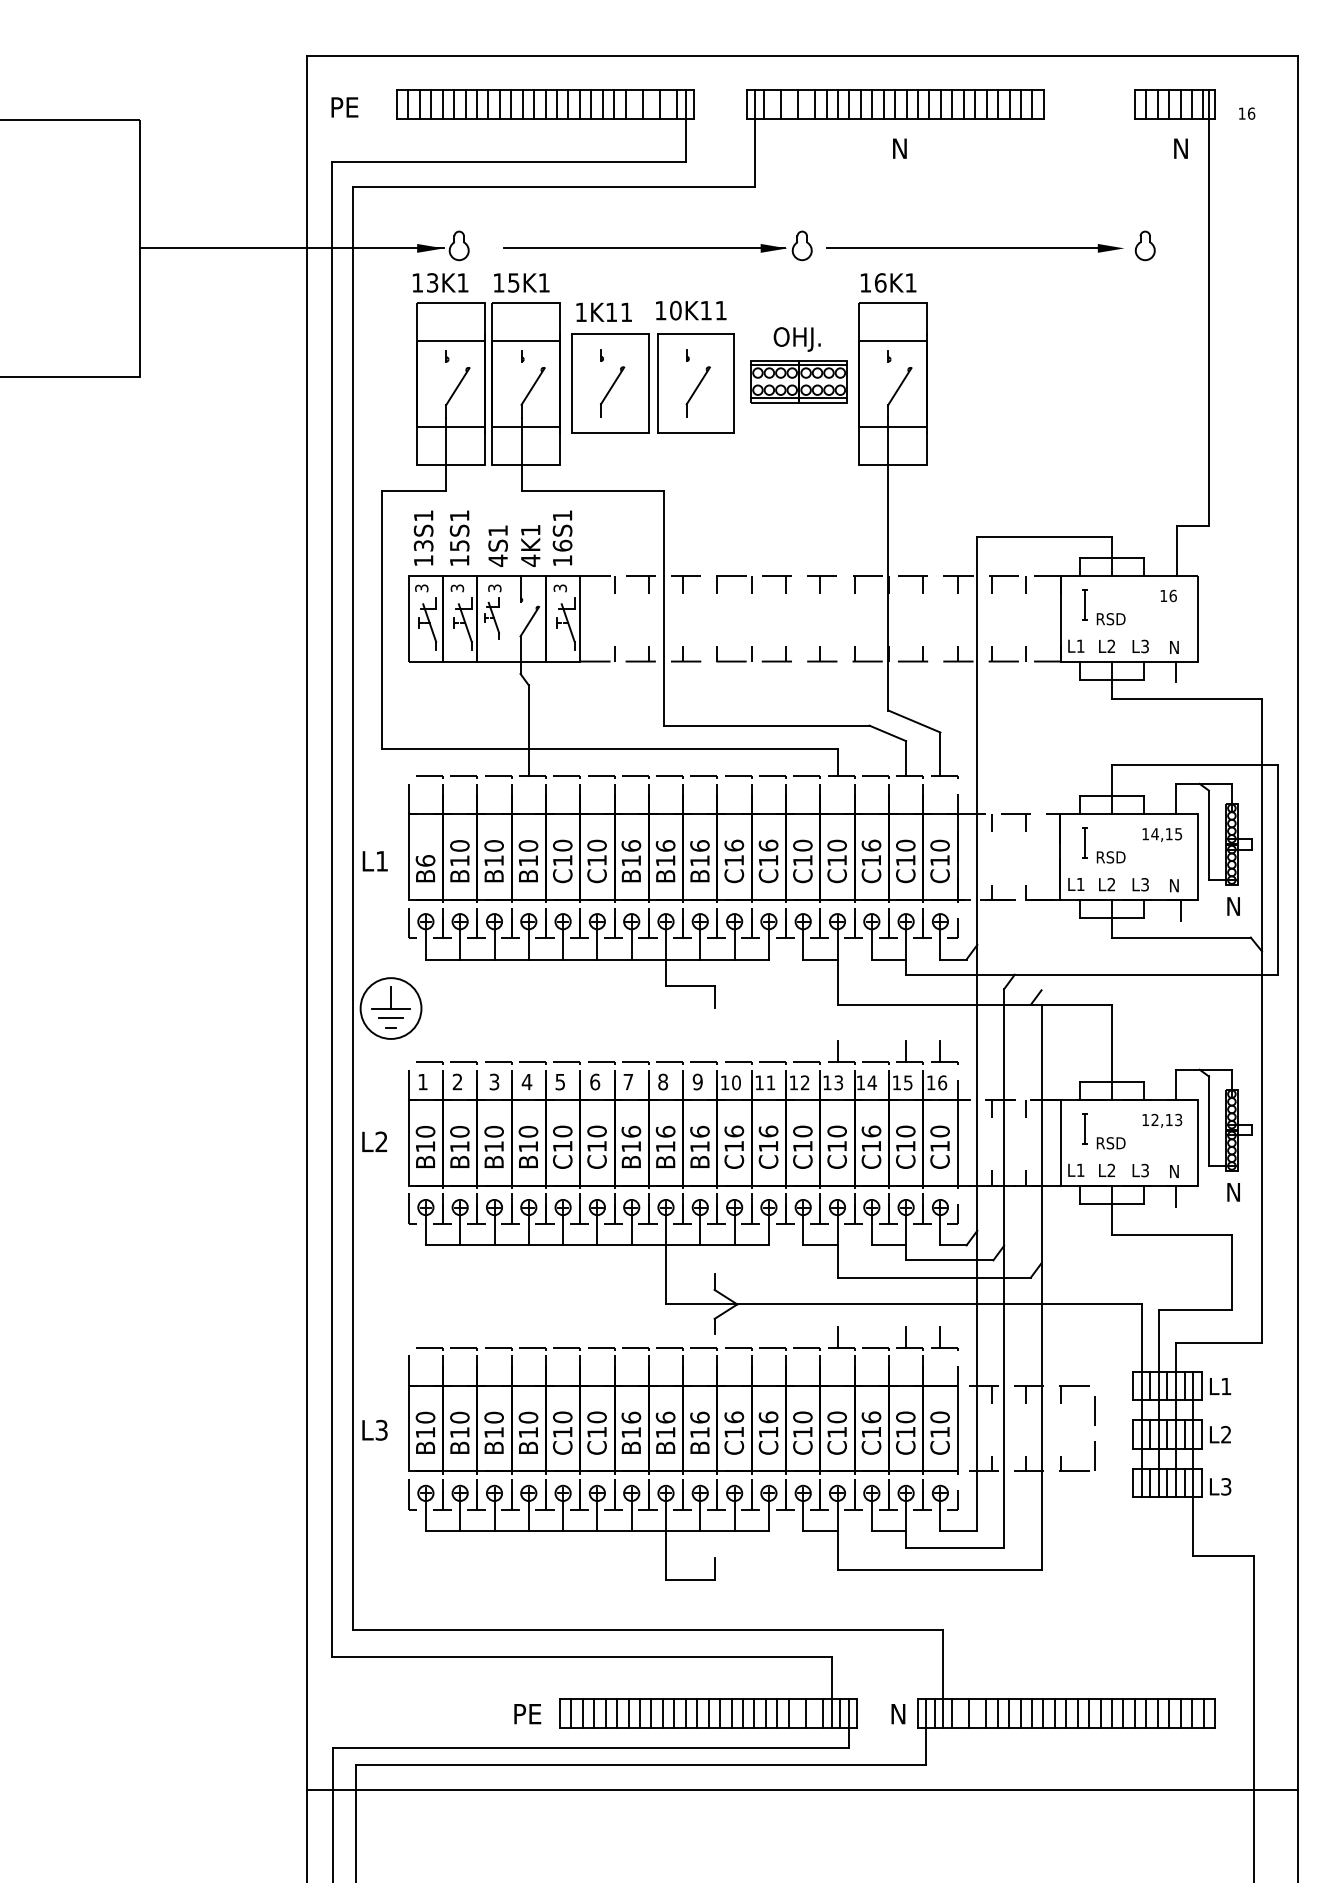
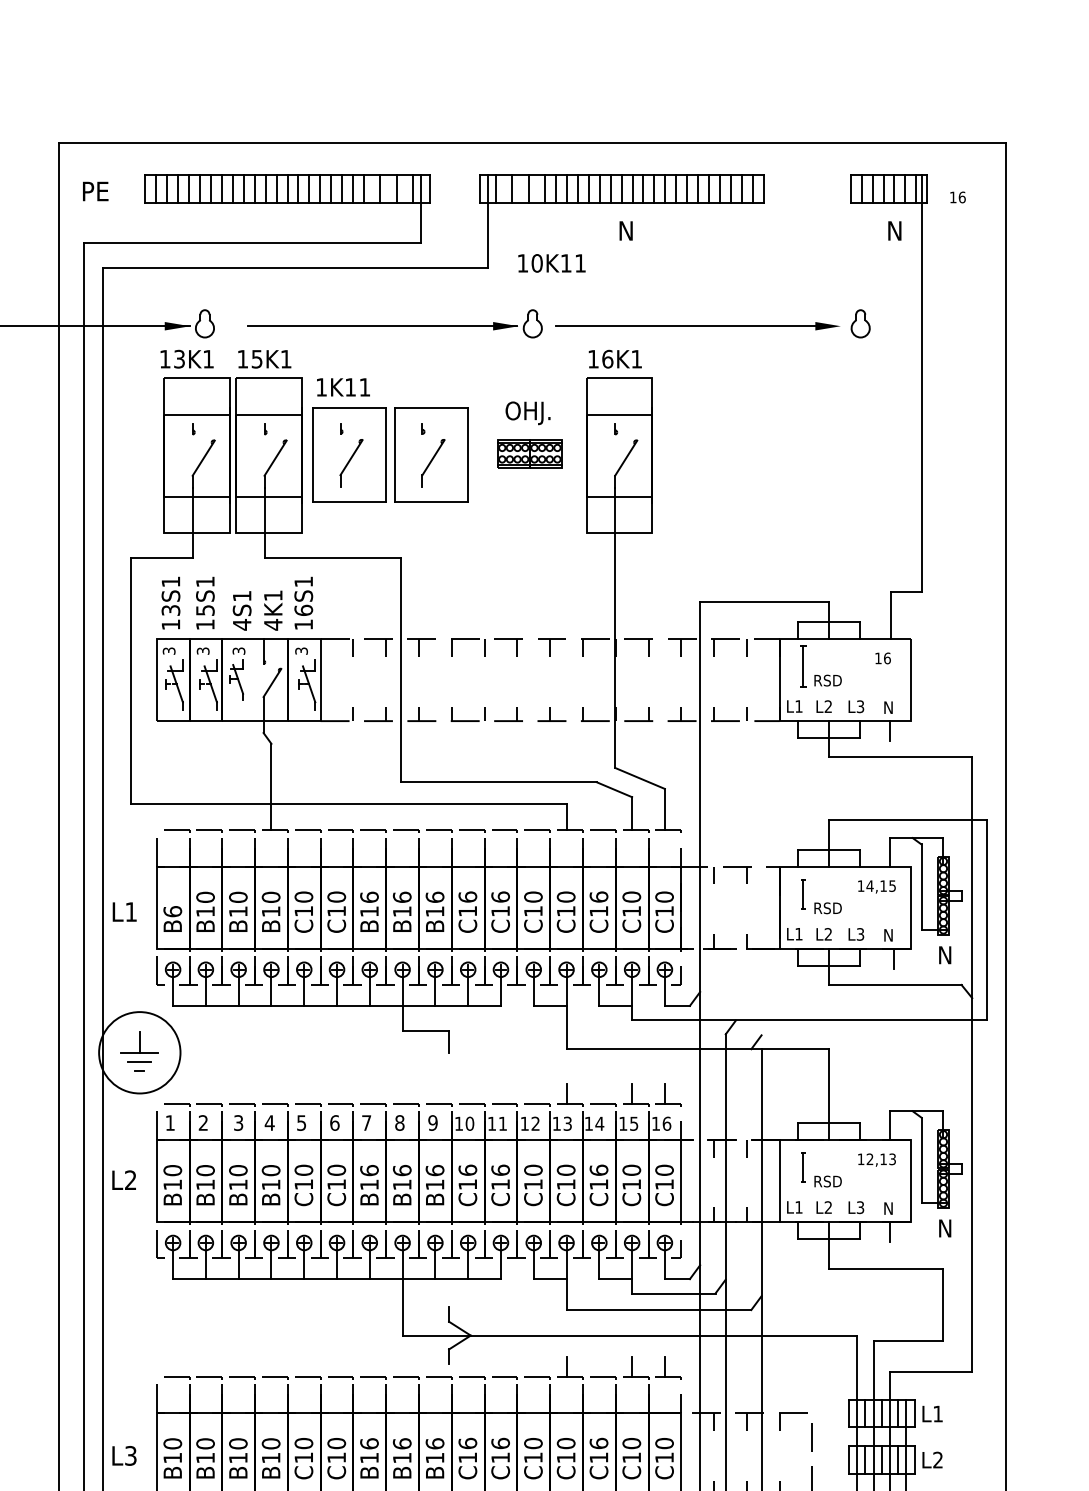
text: (691, 310) -> (552, 263), moved
part: (798, 381) -> (529, 453), size x0.7
part: (1084, 604) -> (802, 666), size x1.4
circle: (390, 1008) -> (139, 1052), size x1.4

